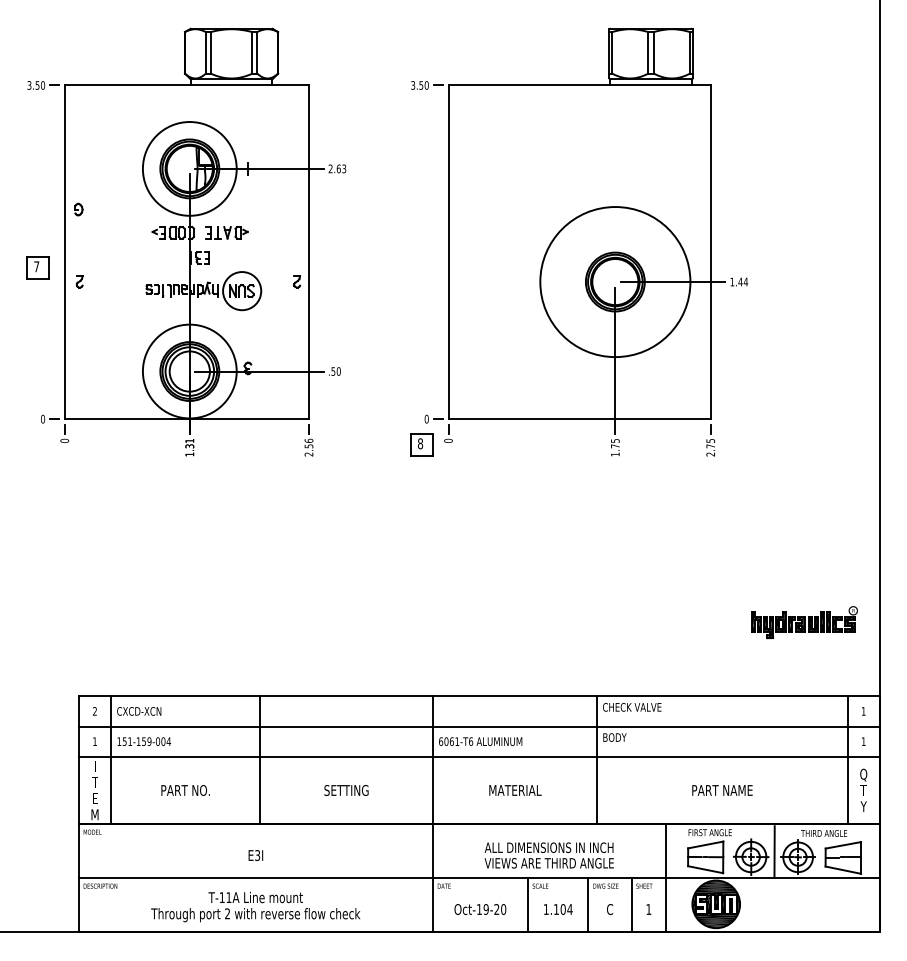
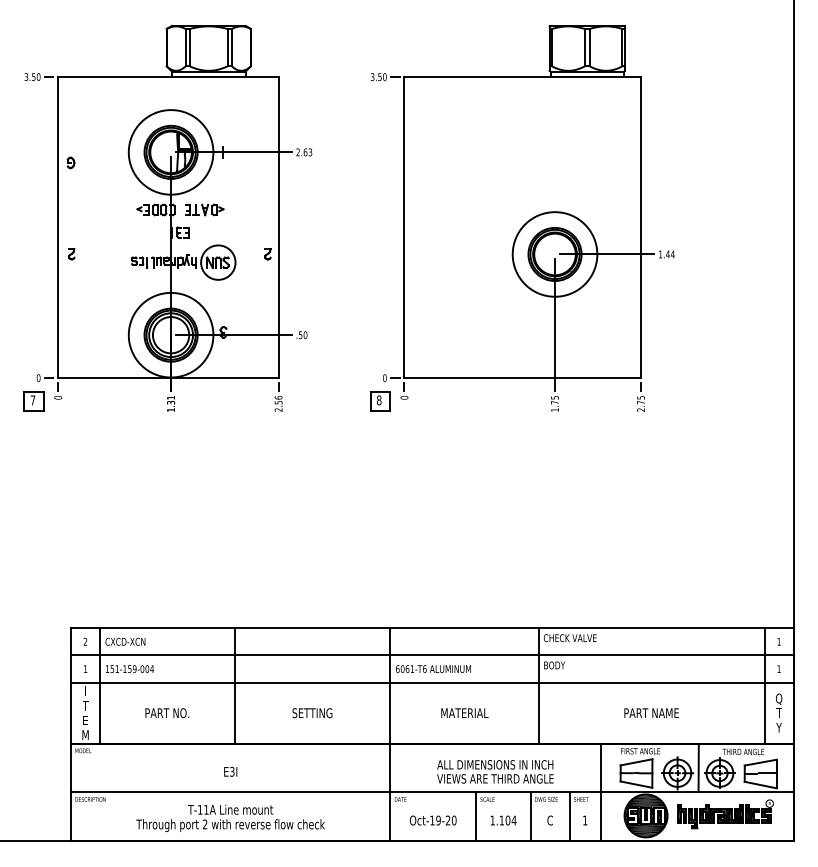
part: (78, 209) -> (70, 162), moved
part: (37, 267) -> (33, 401), moved
circle: (615, 281) -> (555, 253), size x0.62
part: (804, 622) -> (725, 814), moved

